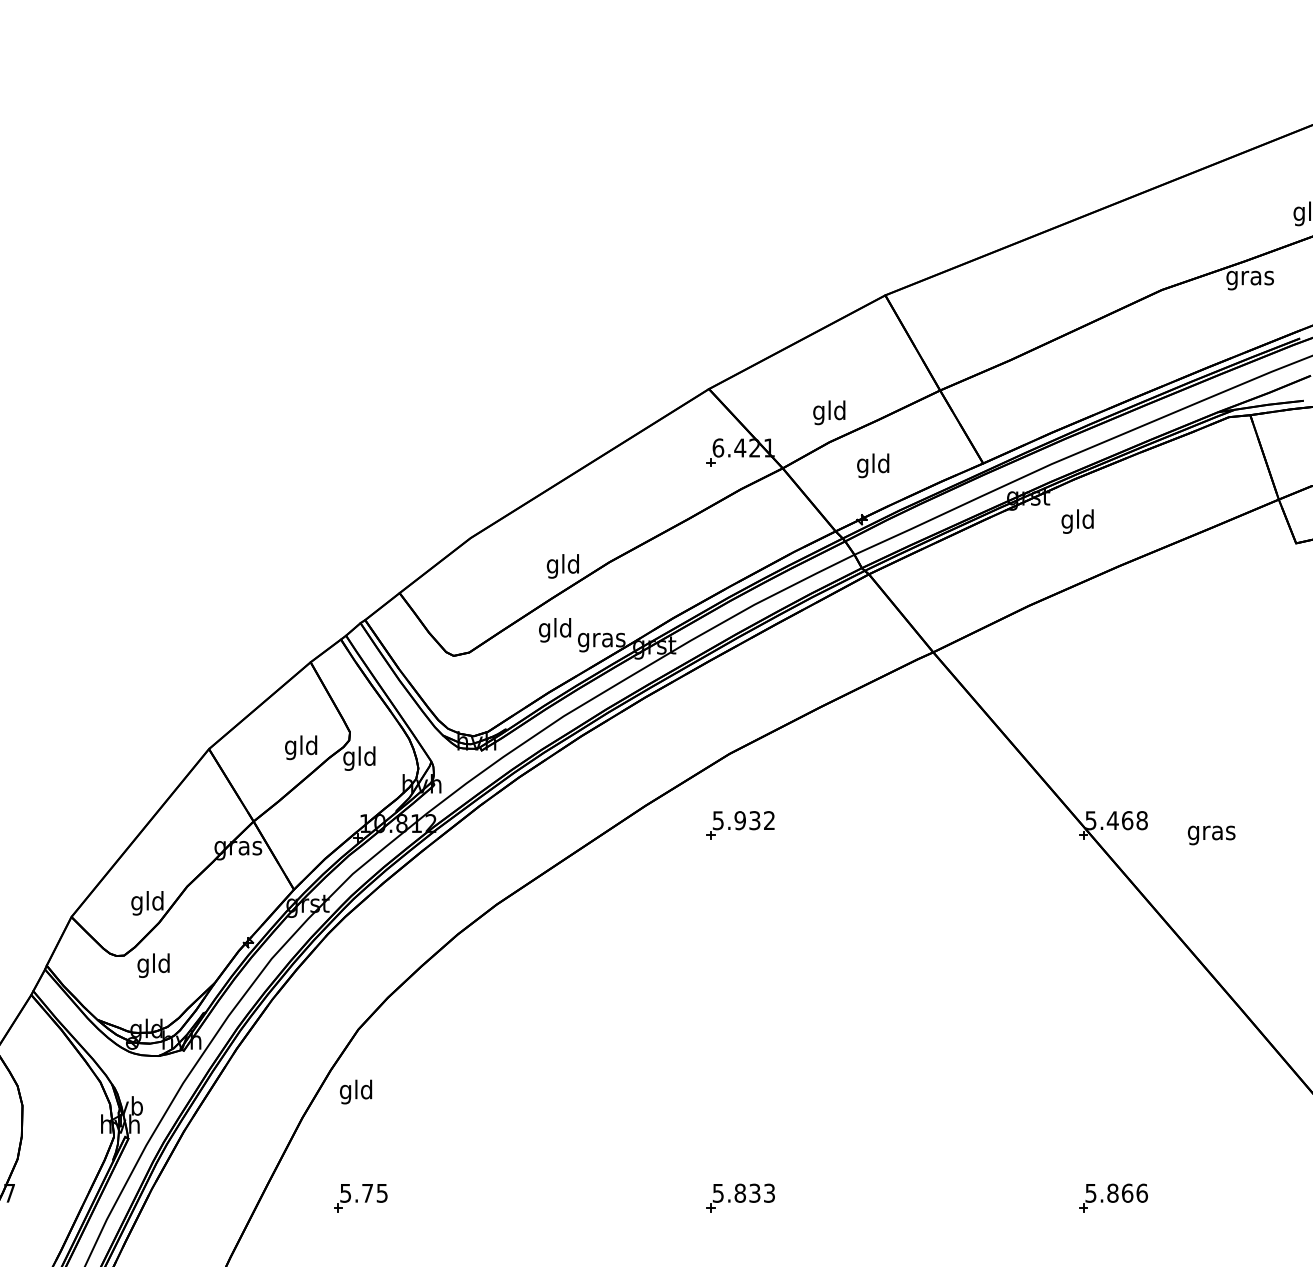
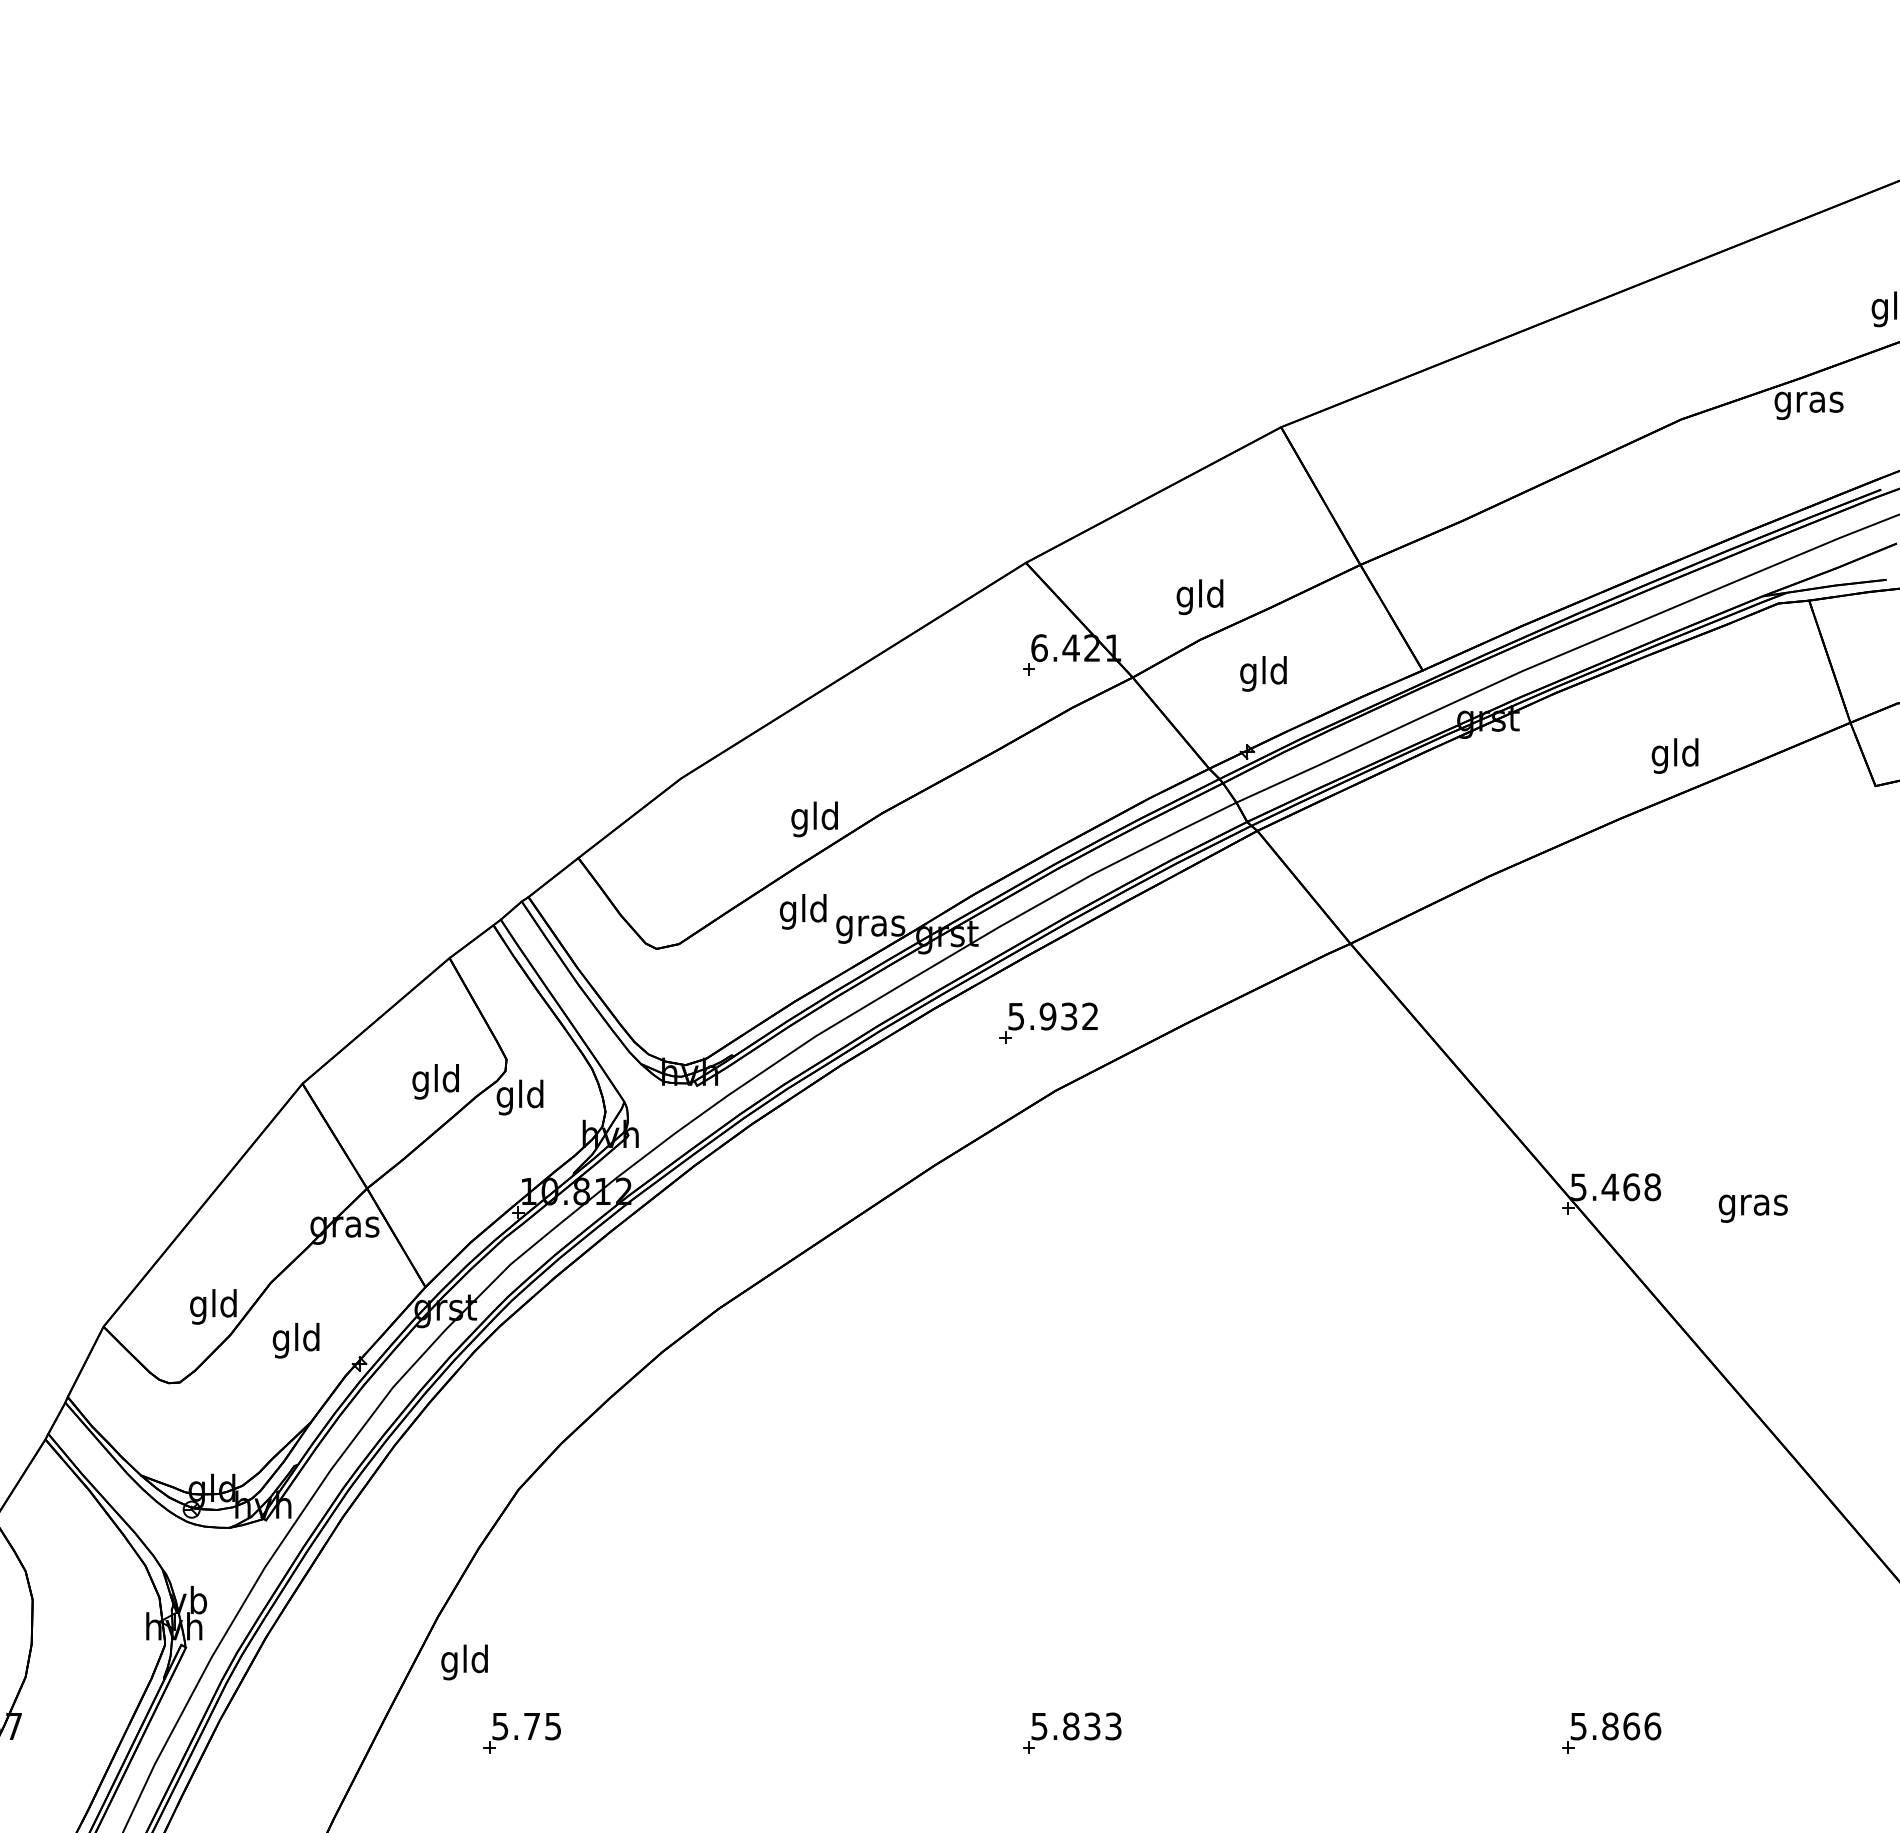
text: (1077, 521) -> (1674, 755), moved
part: (740, 825) -> (1048, 1023), moved
text: (153, 965) -> (296, 1340), moved
text: (356, 1091) -> (465, 1661), moved

